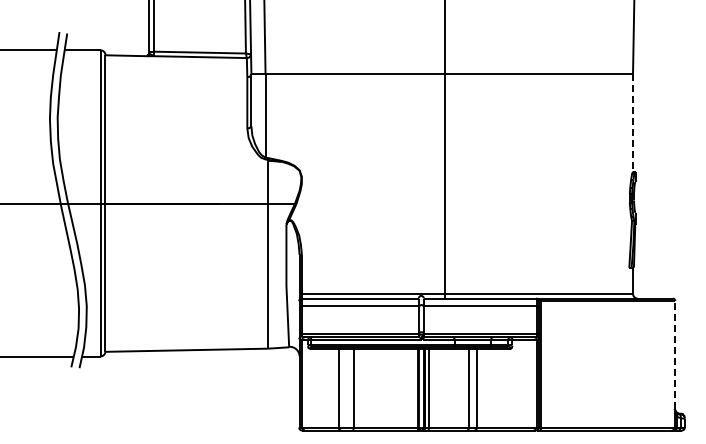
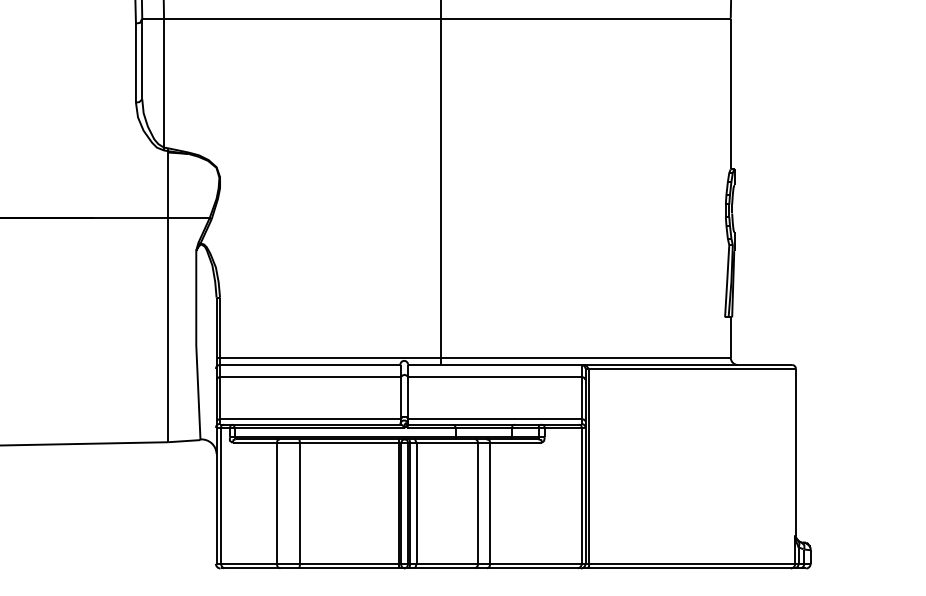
line: (633, 122) -> (731, 93), dashed -> solid
line: (675, 355) -> (796, 452), dashed -> solid

